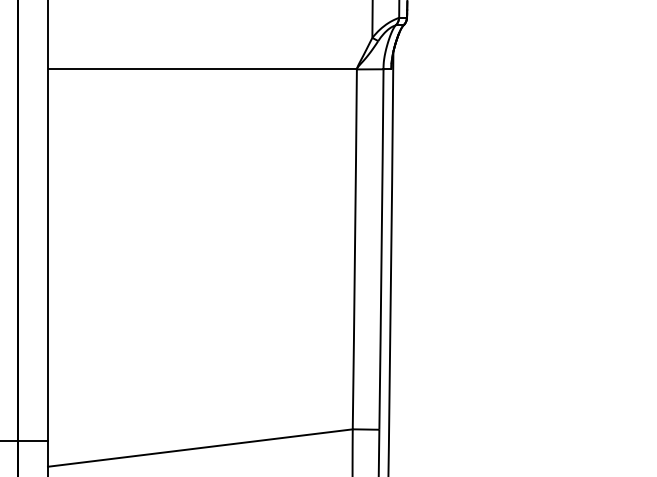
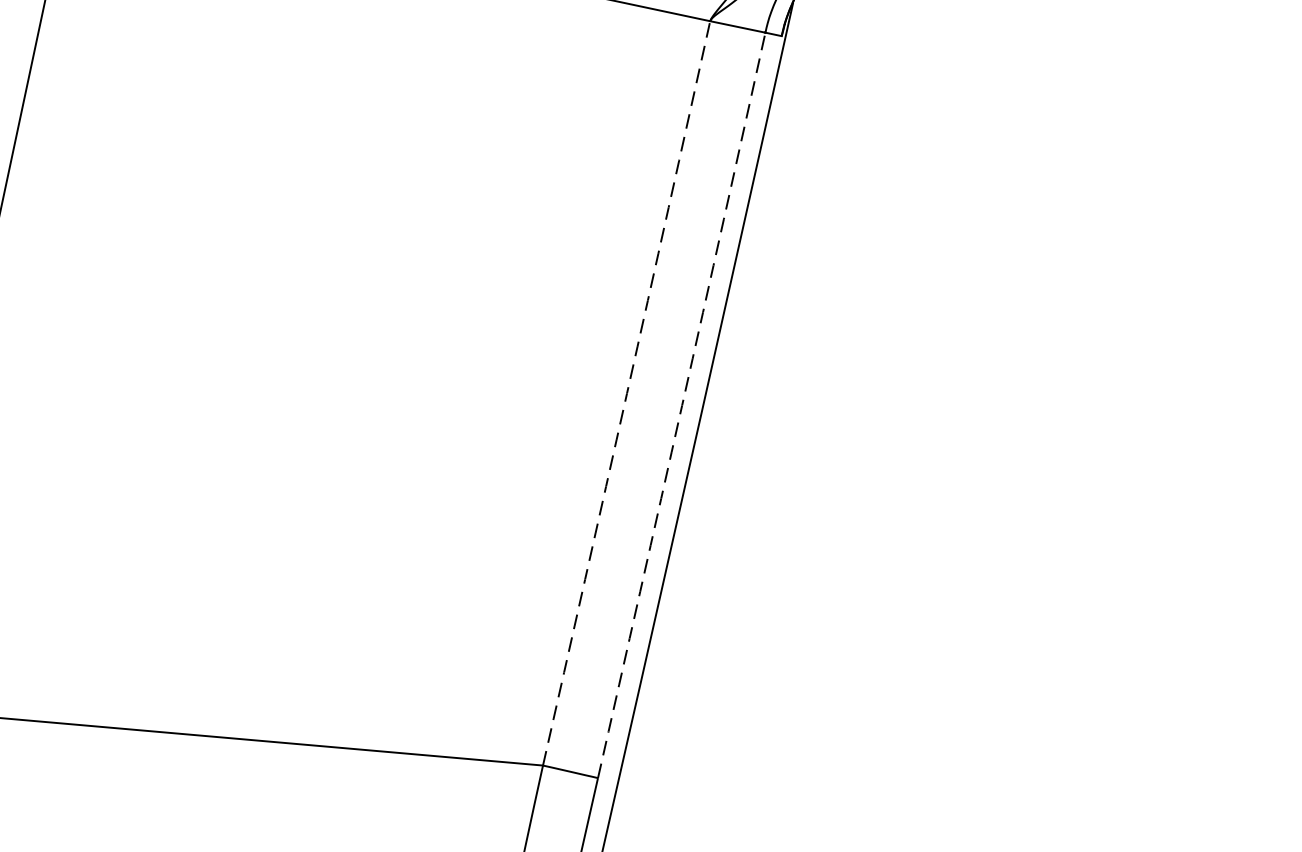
arc: (355, 249) -> (627, 393), solid -> dashed
arc: (381, 249) -> (681, 405), solid -> dashed

